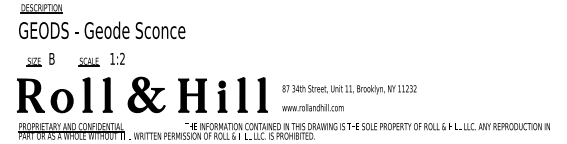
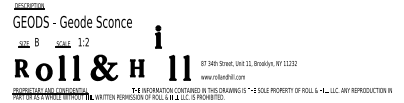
part: (30, 95) -> (21, 68), size x0.7
part: (192, 95) -> (137, 68), size x0.7
part: (222, 96) -> (158, 36), moved

